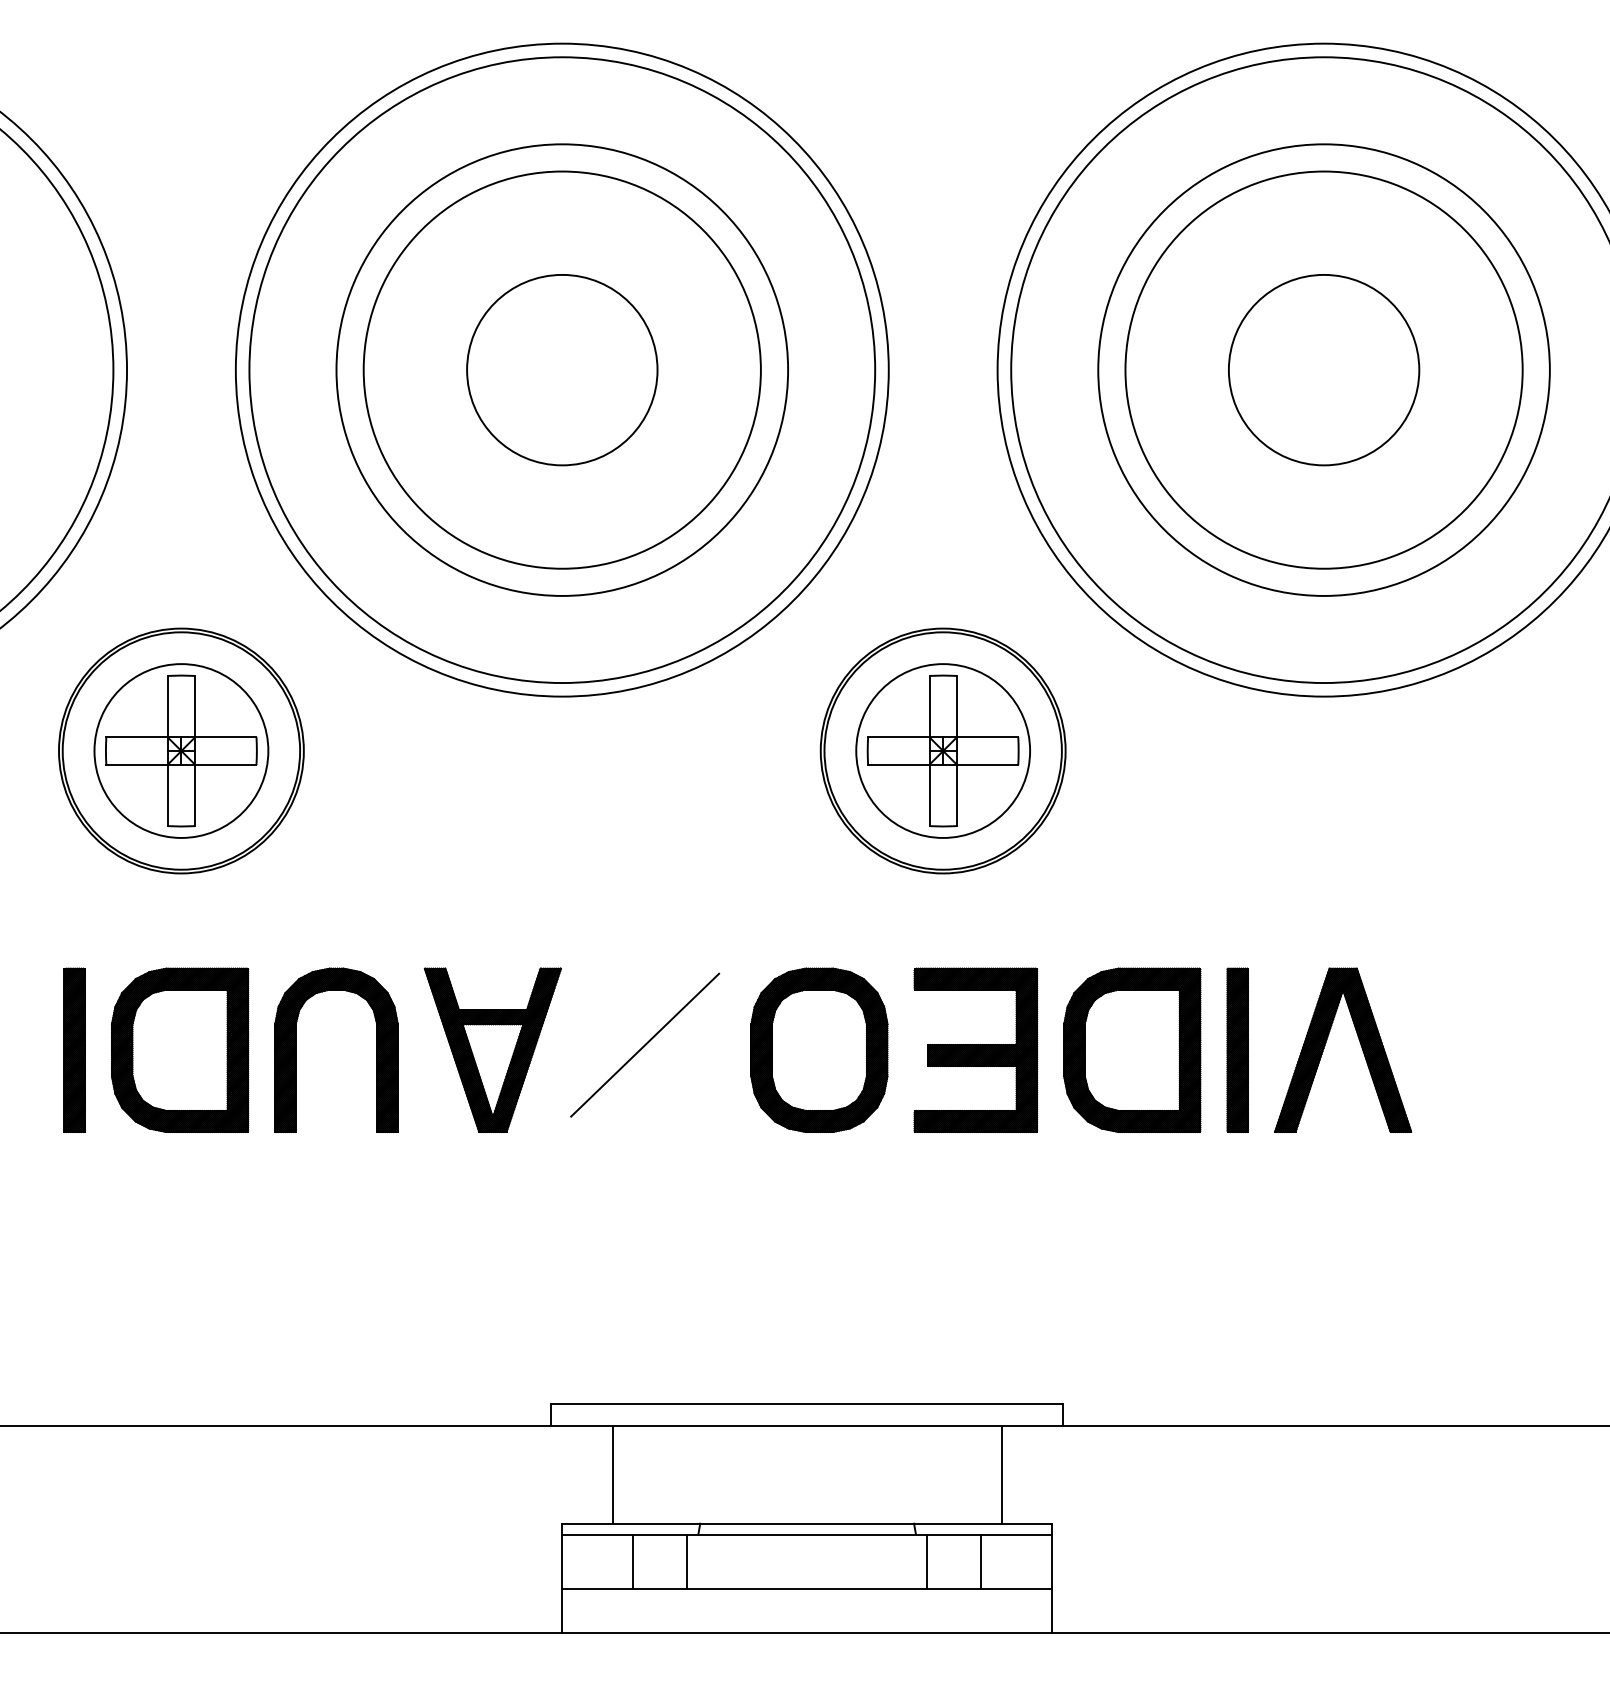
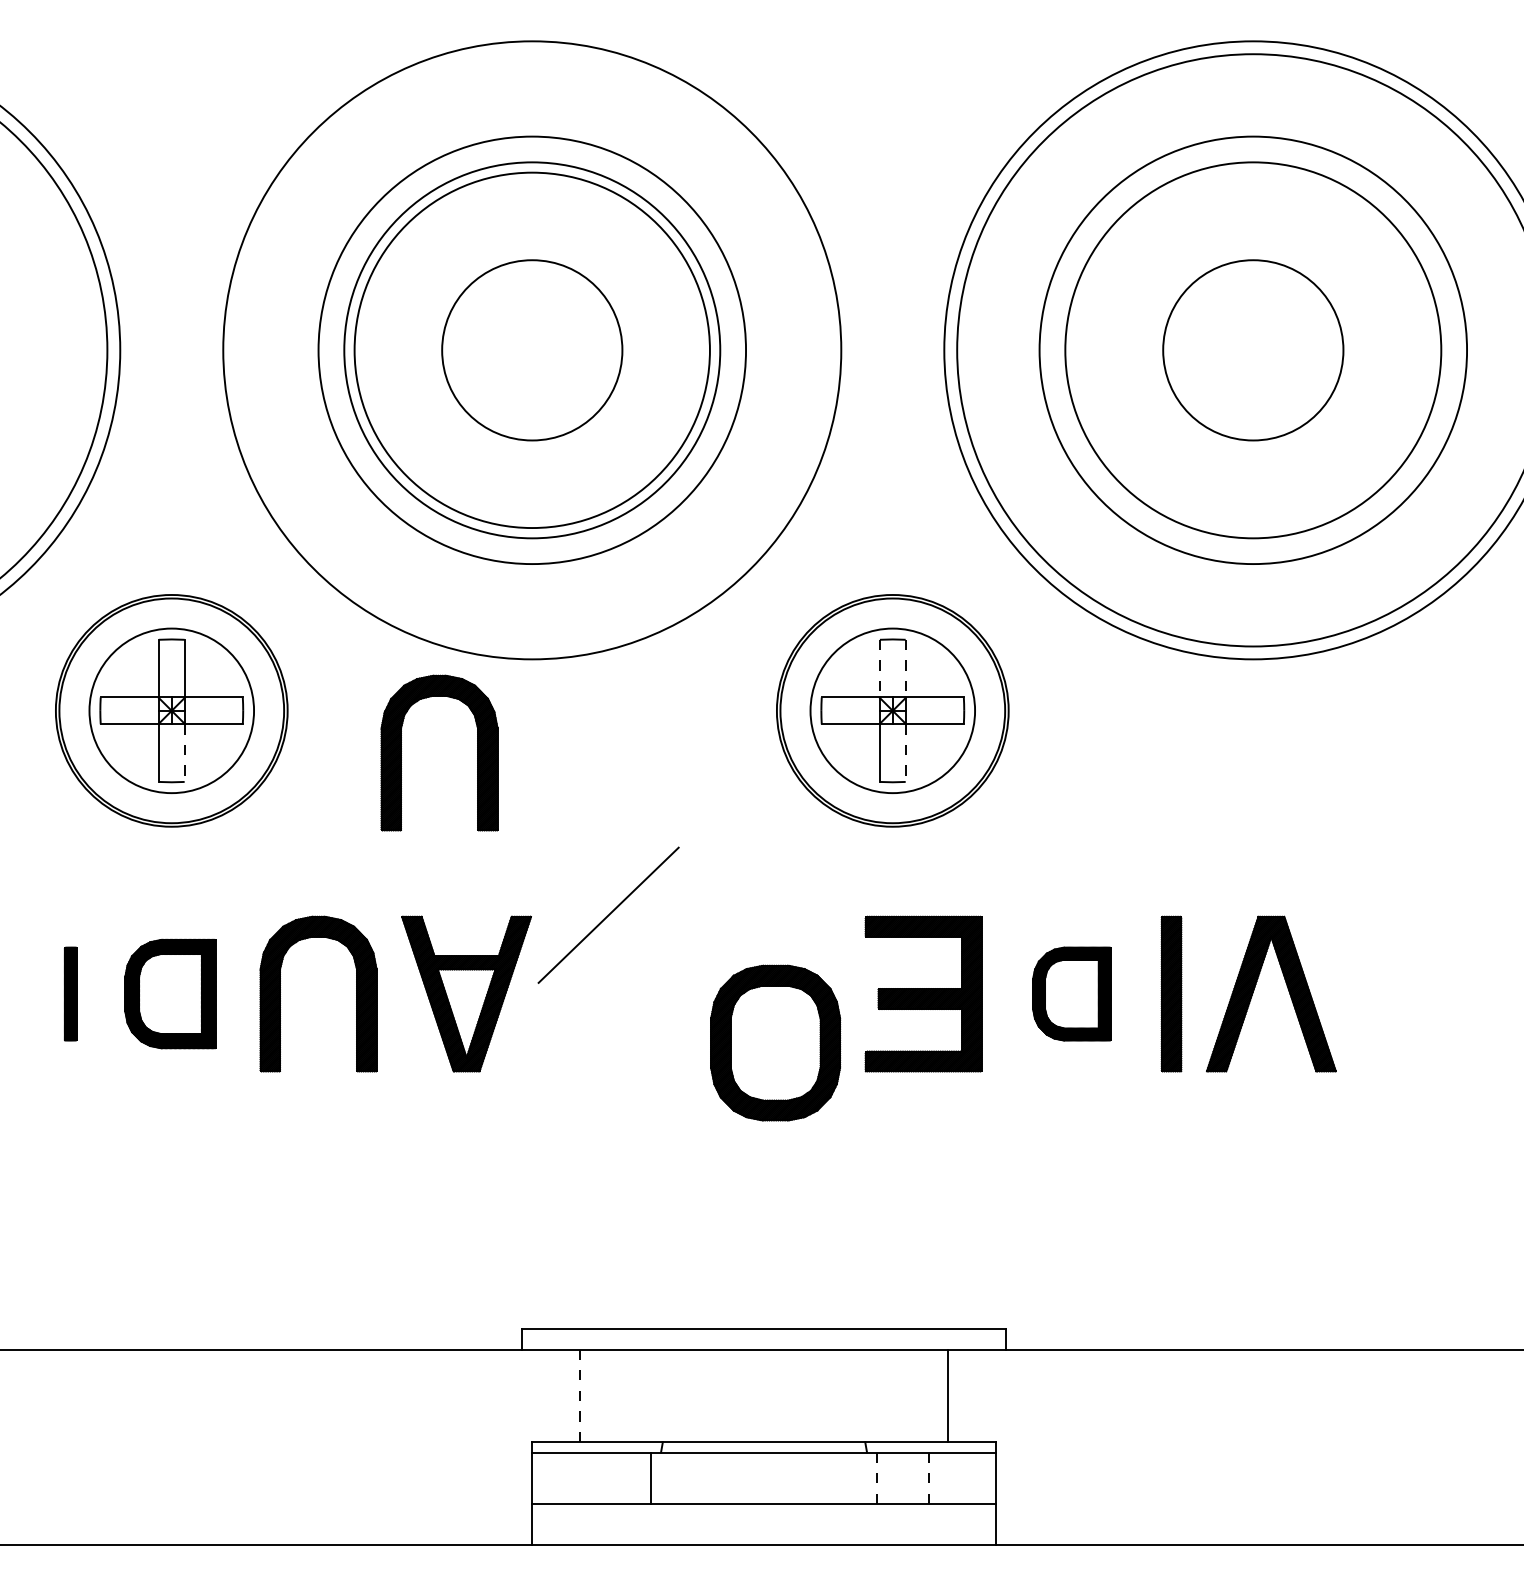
circle: (562, 370) -> (532, 350), size x0.6
line: (929, 706) -> (879, 668), solid -> dashed
line: (956, 706) -> (905, 668), solid -> dashed
part: (424, 795) -> (401, 752), added
line: (194, 796) -> (184, 753), solid -> dashed
line: (956, 796) -> (905, 753), solid -> dashed
line: (644, 1044) -> (608, 914), moved
part: (74, 1049) -> (70, 993), size x0.6
part: (180, 1049) -> (170, 993), size x0.7
part: (819, 1049) -> (775, 1042), moved
part: (1131, 1049) -> (1071, 993), size x0.6
line: (613, 1474) -> (580, 1395), solid -> dashed
line: (633, 1562) -> (599, 1478), removed
line: (927, 1562) -> (877, 1478), solid -> dashed
line: (980, 1562) -> (928, 1478), solid -> dashed

